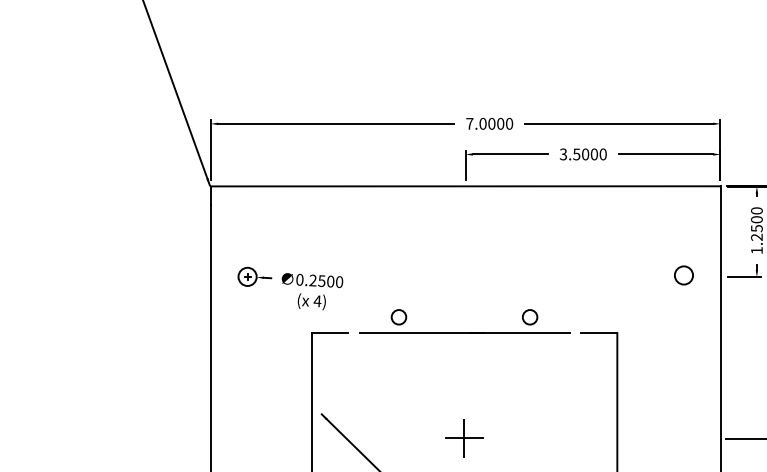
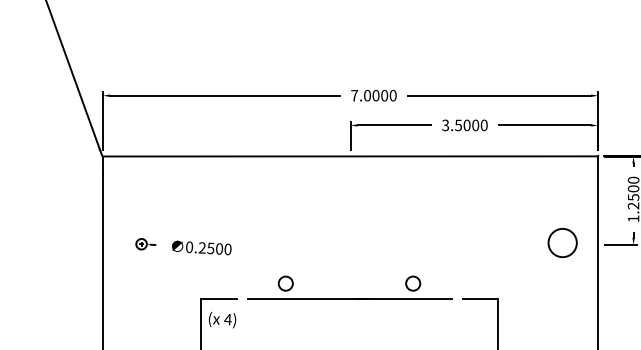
circle: (683, 275) -> (562, 243), size x1.6
part: (254, 276) -> (145, 244), size x0.6
text: (311, 301) -> (222, 319), moved

